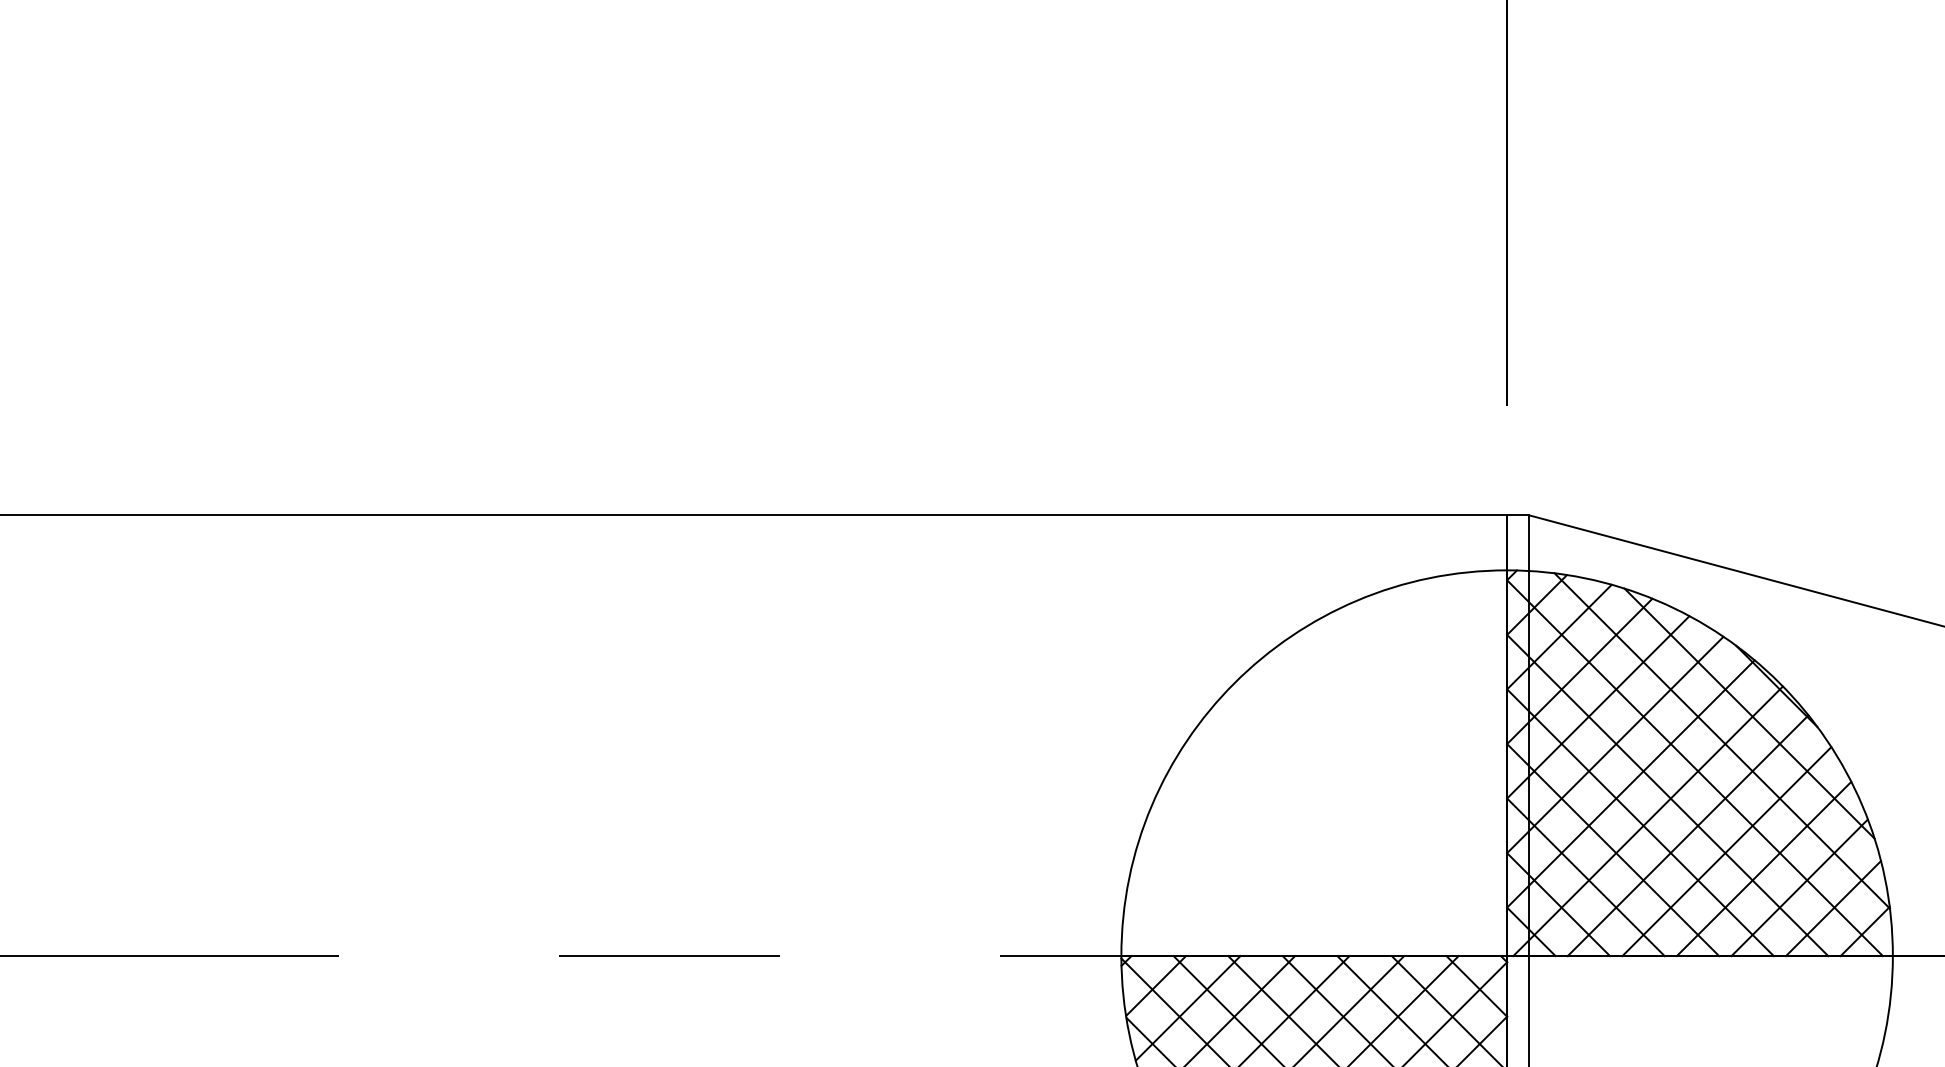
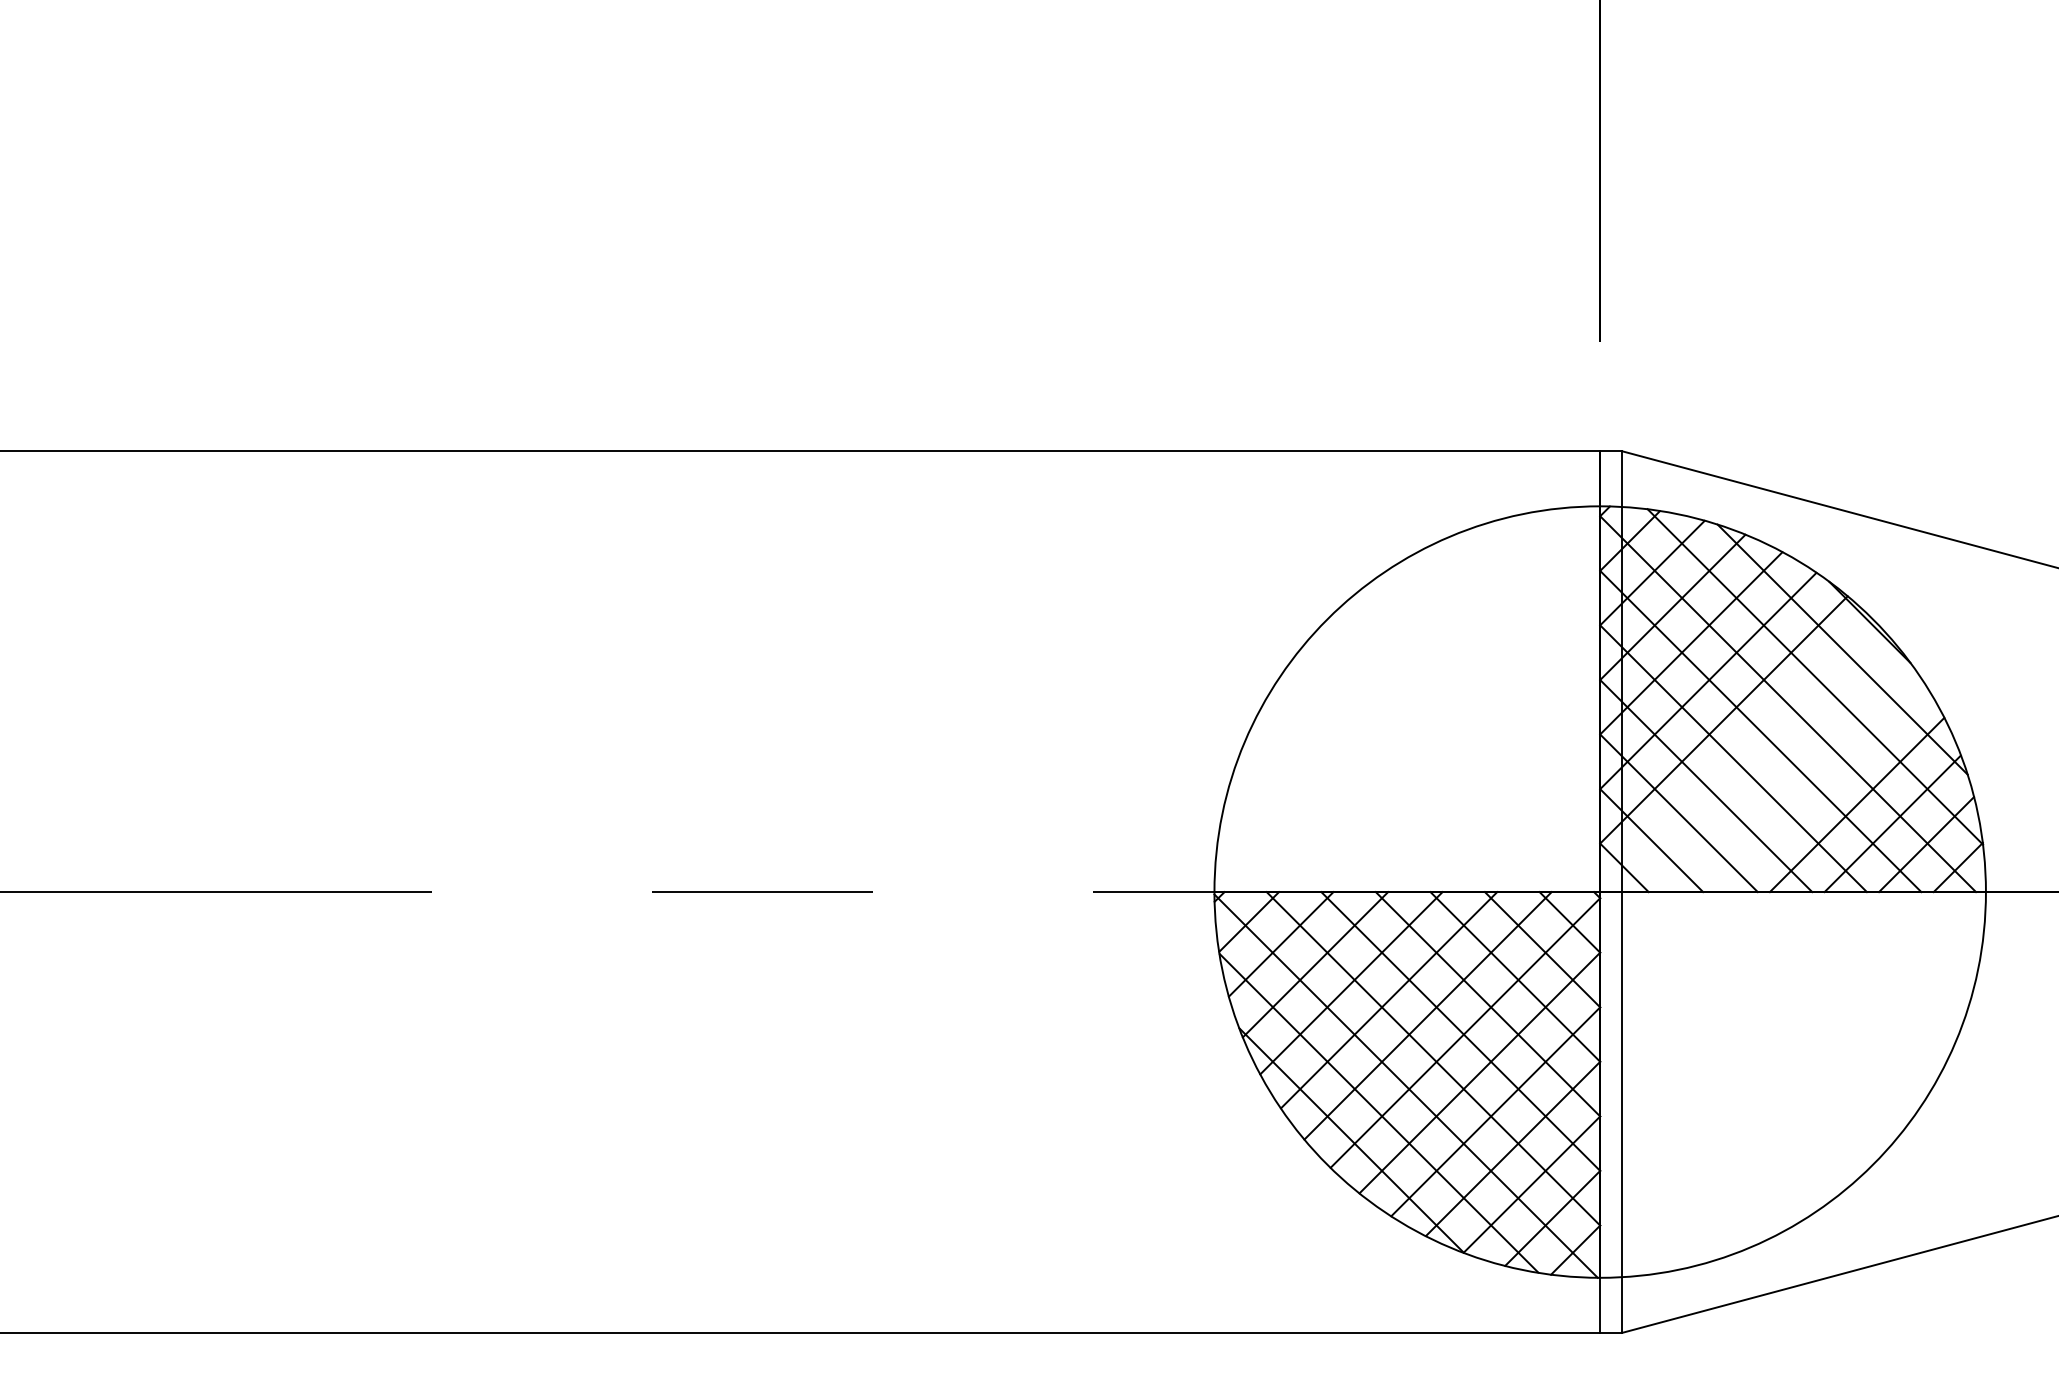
line: (1647, 821) -> (1740, 757), removed
line: (1687, 835) -> (1780, 771), removed
line: (1726, 851) -> (1819, 787), removed

